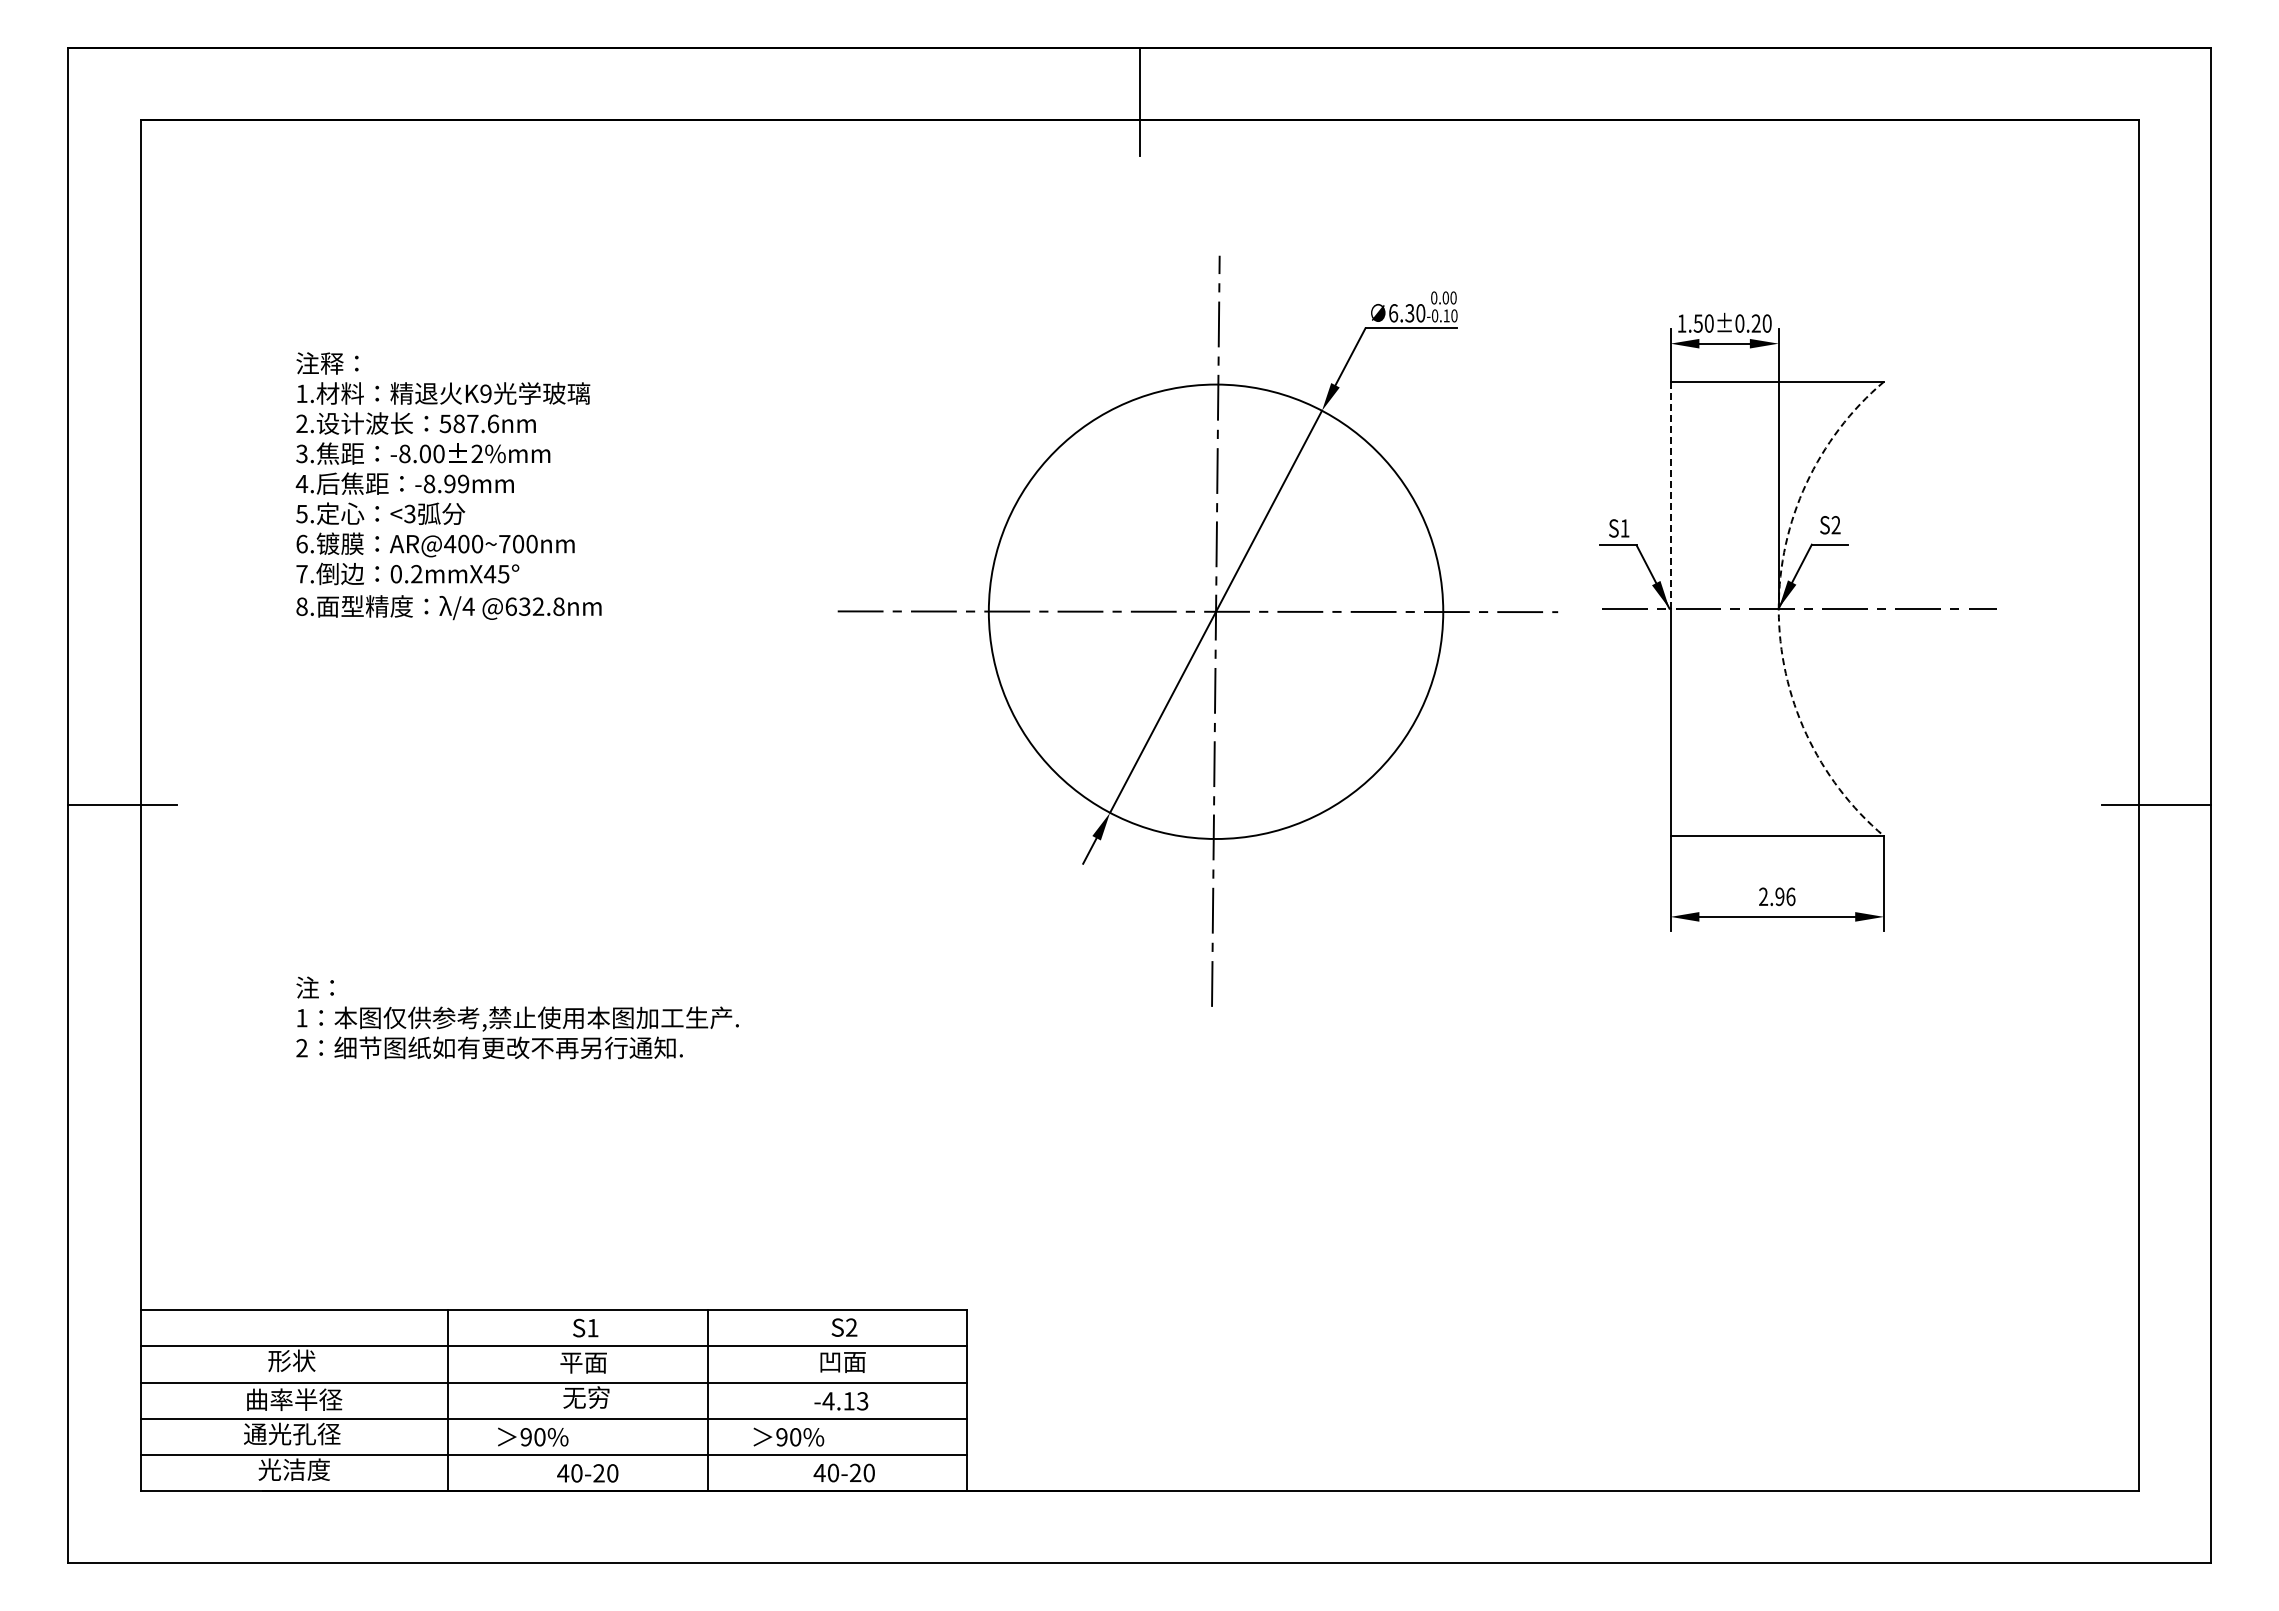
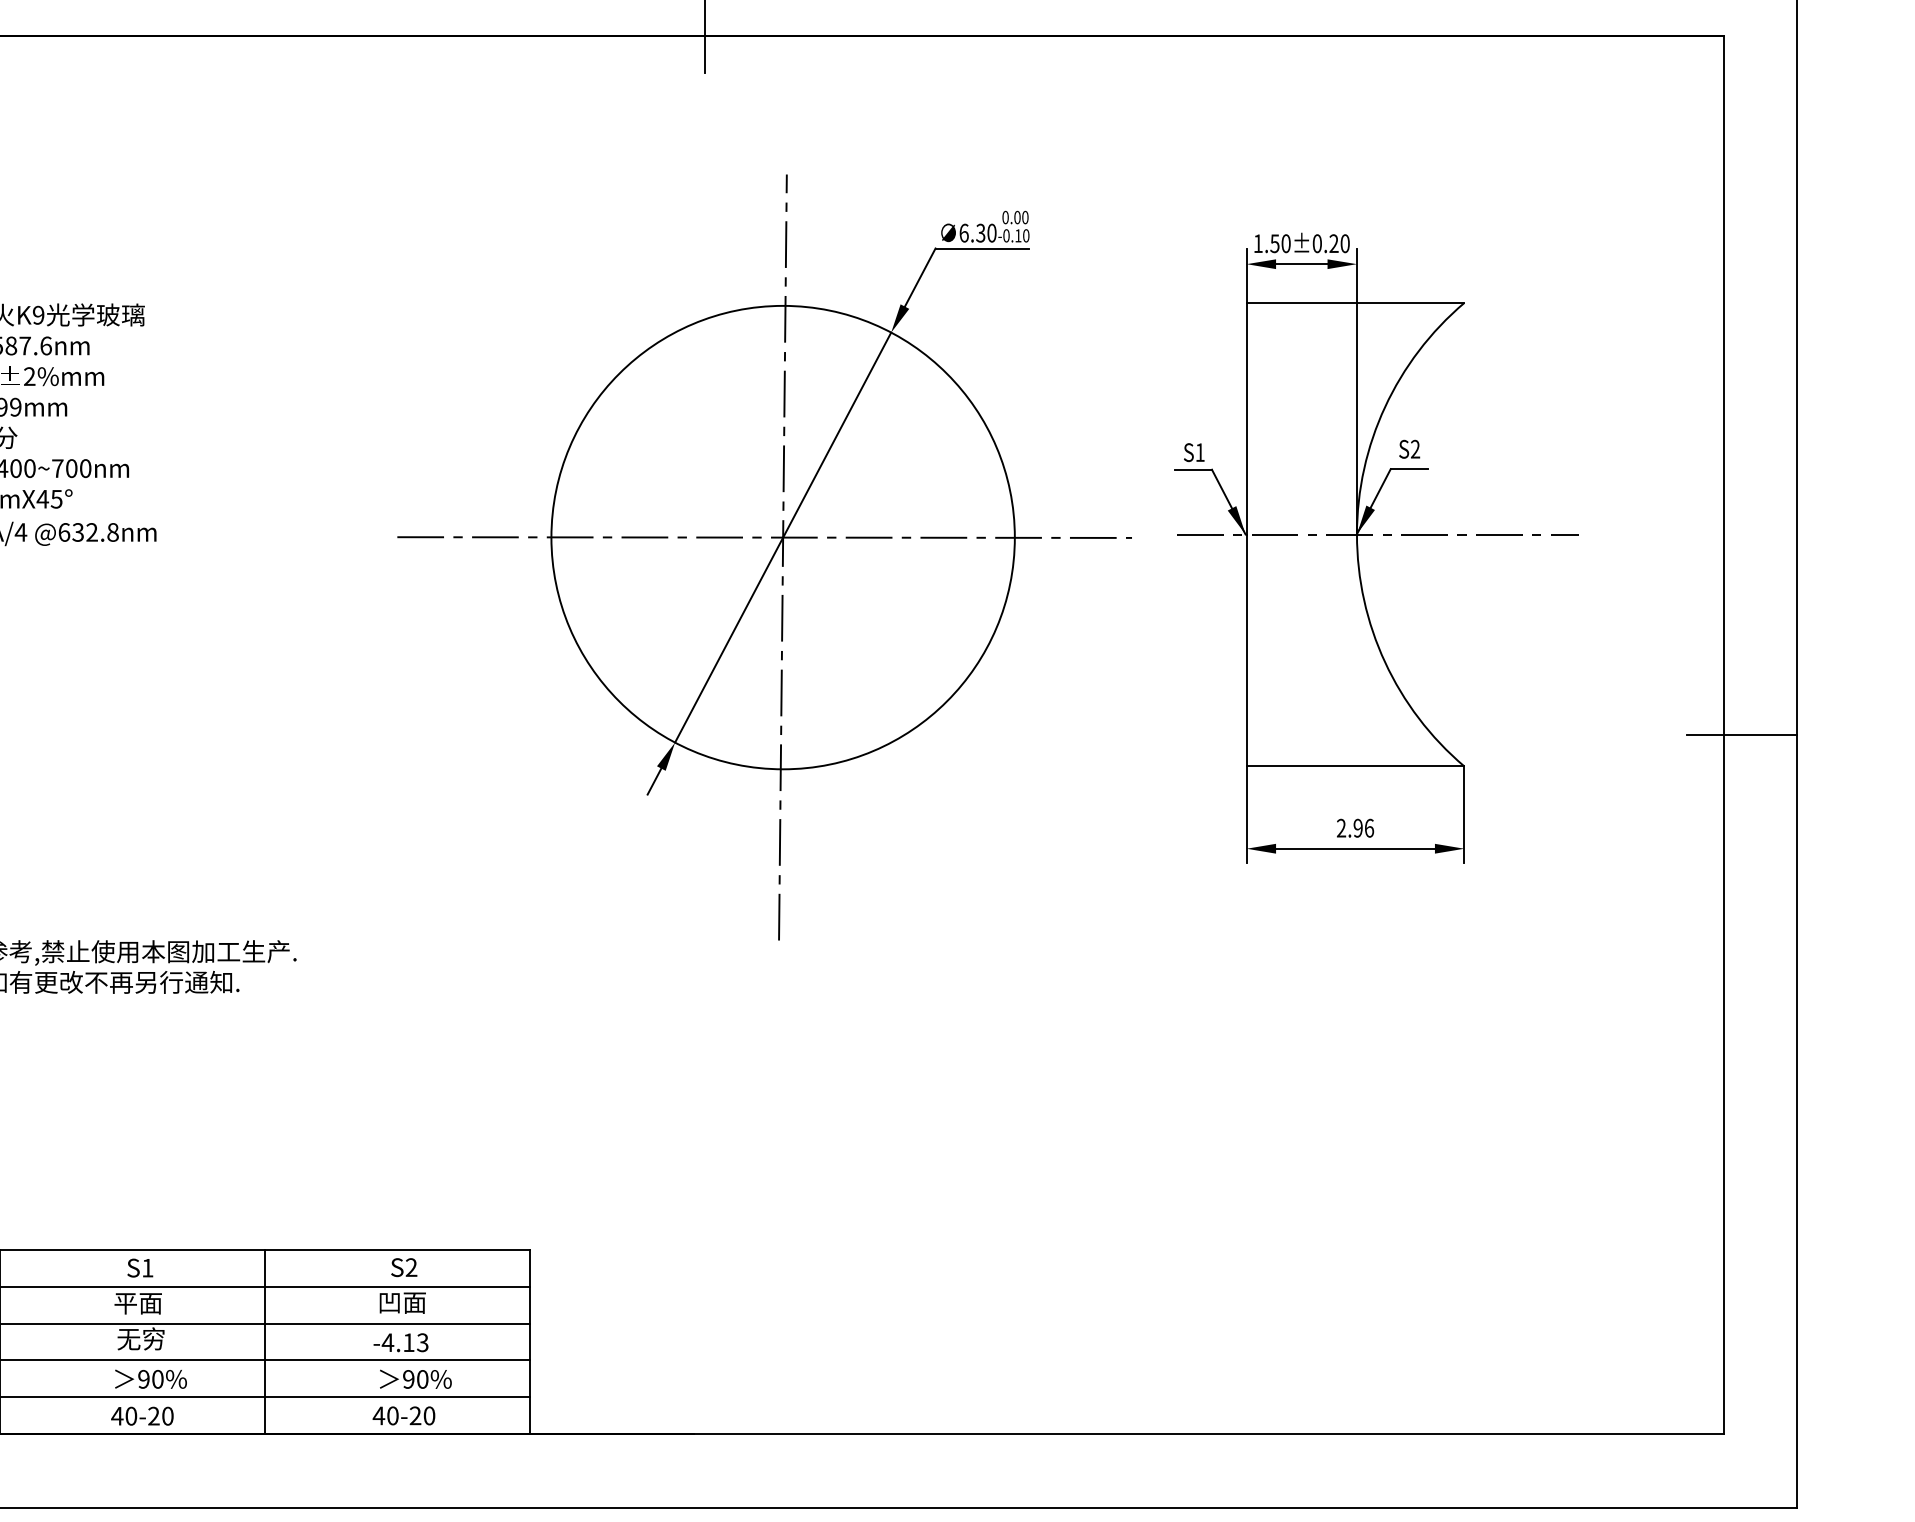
line: (1670, 495) -> (1246, 419), dashed -> solid
arc: (1778, 608) -> (1356, 534), dashed -> solid
text: (533, 1436) -> (151, 1378), moved
text: (788, 1436) -> (415, 1378), moved

